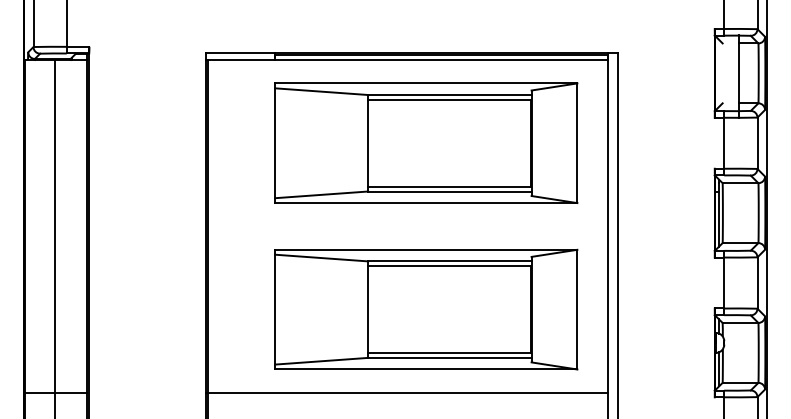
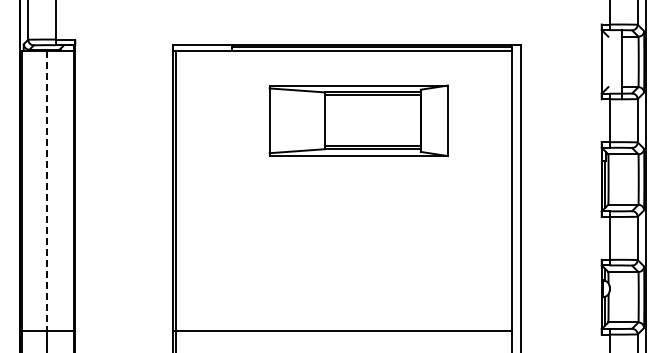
part: (425, 142) -> (358, 120), size x0.7
line: (55, 227) -> (46, 191), solid -> dashed
part: (425, 309) -> (358, 260), removed

